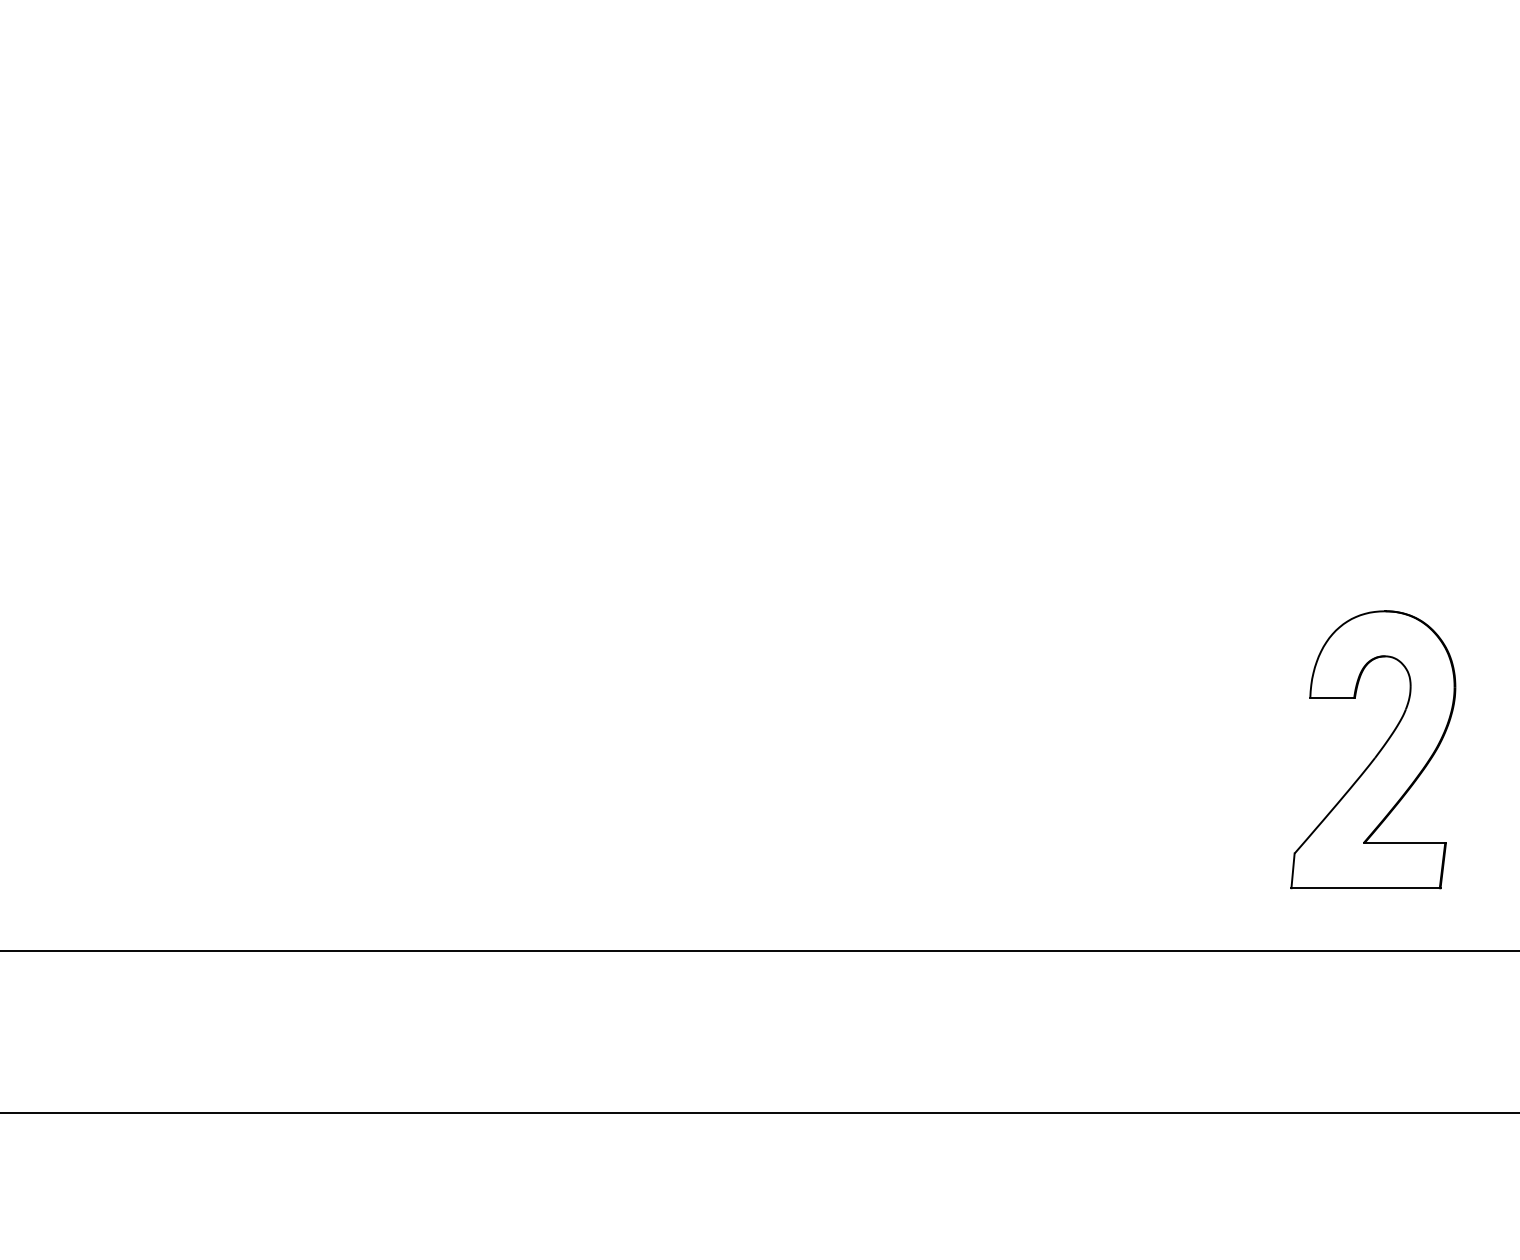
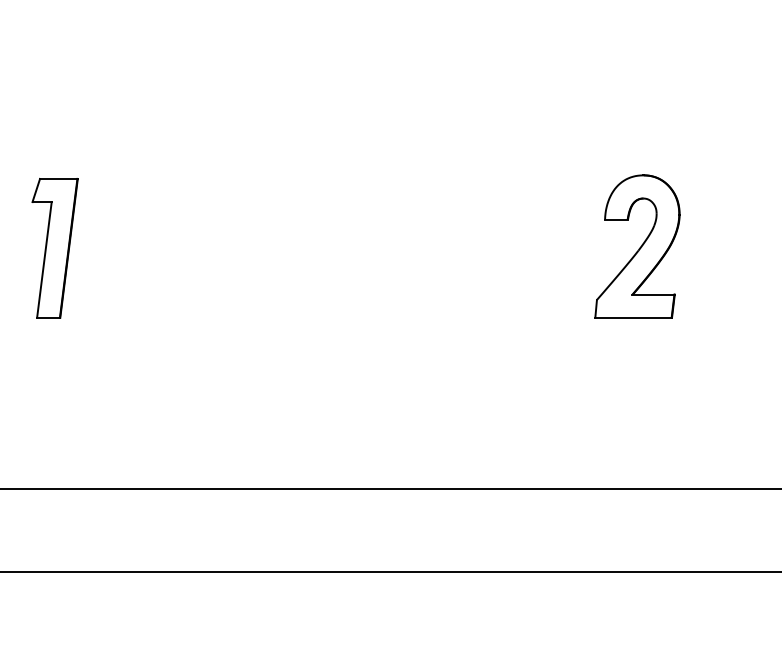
part: (105, 483) -> (54, 248), added
part: (1373, 749) -> (637, 246), moved

